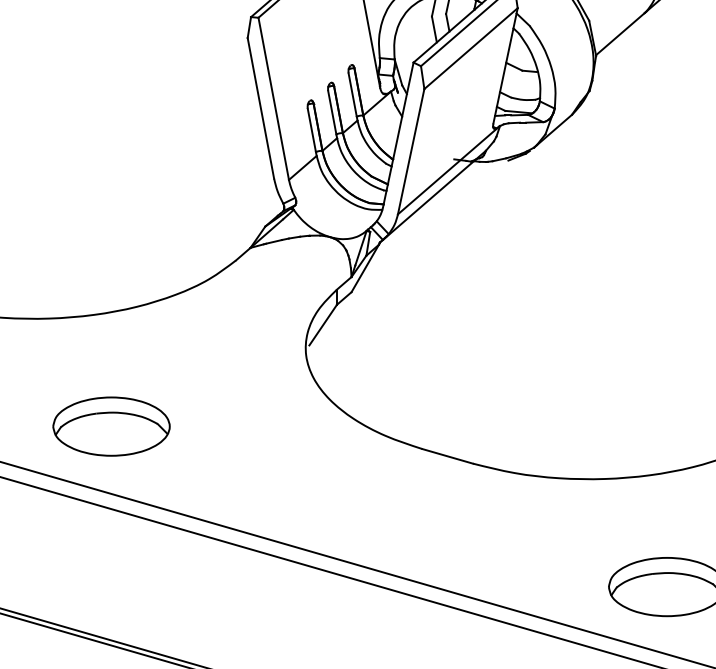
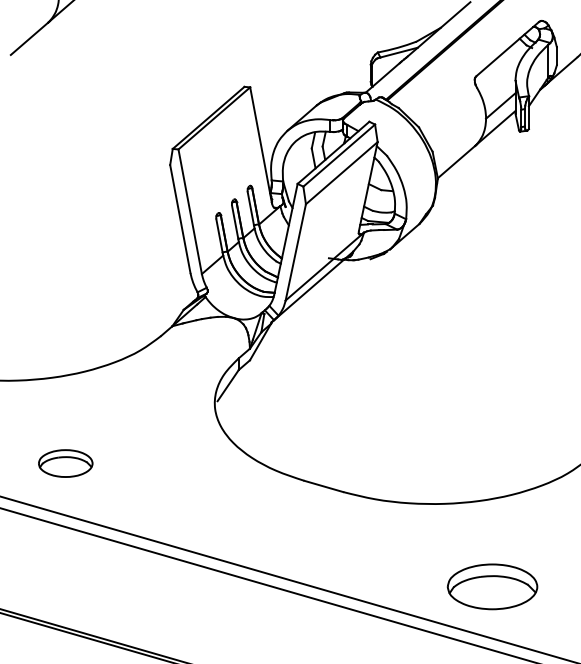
part: (111, 426) -> (65, 463), size x0.6

